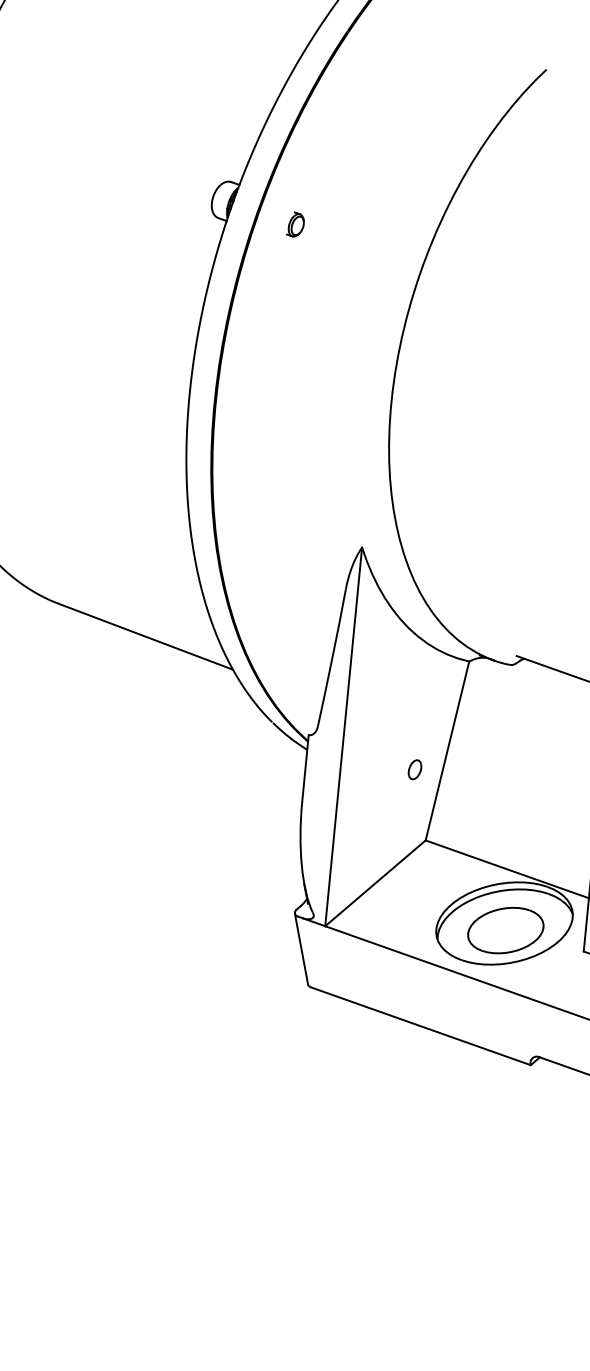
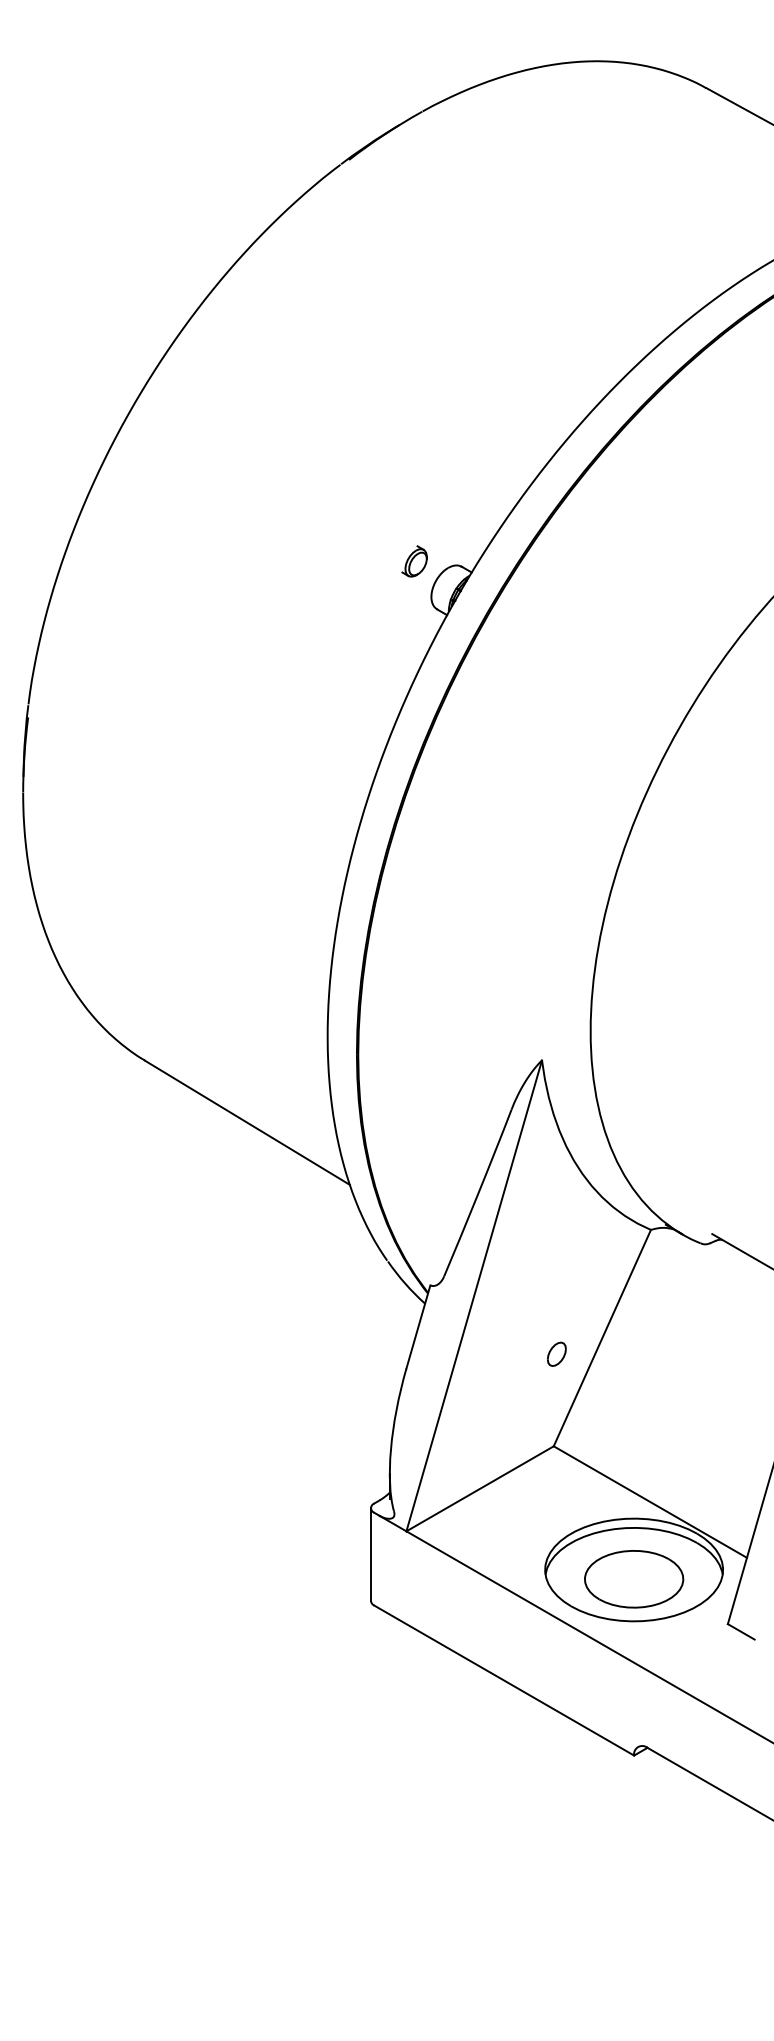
part: (294, 224) -> (414, 561), moved

